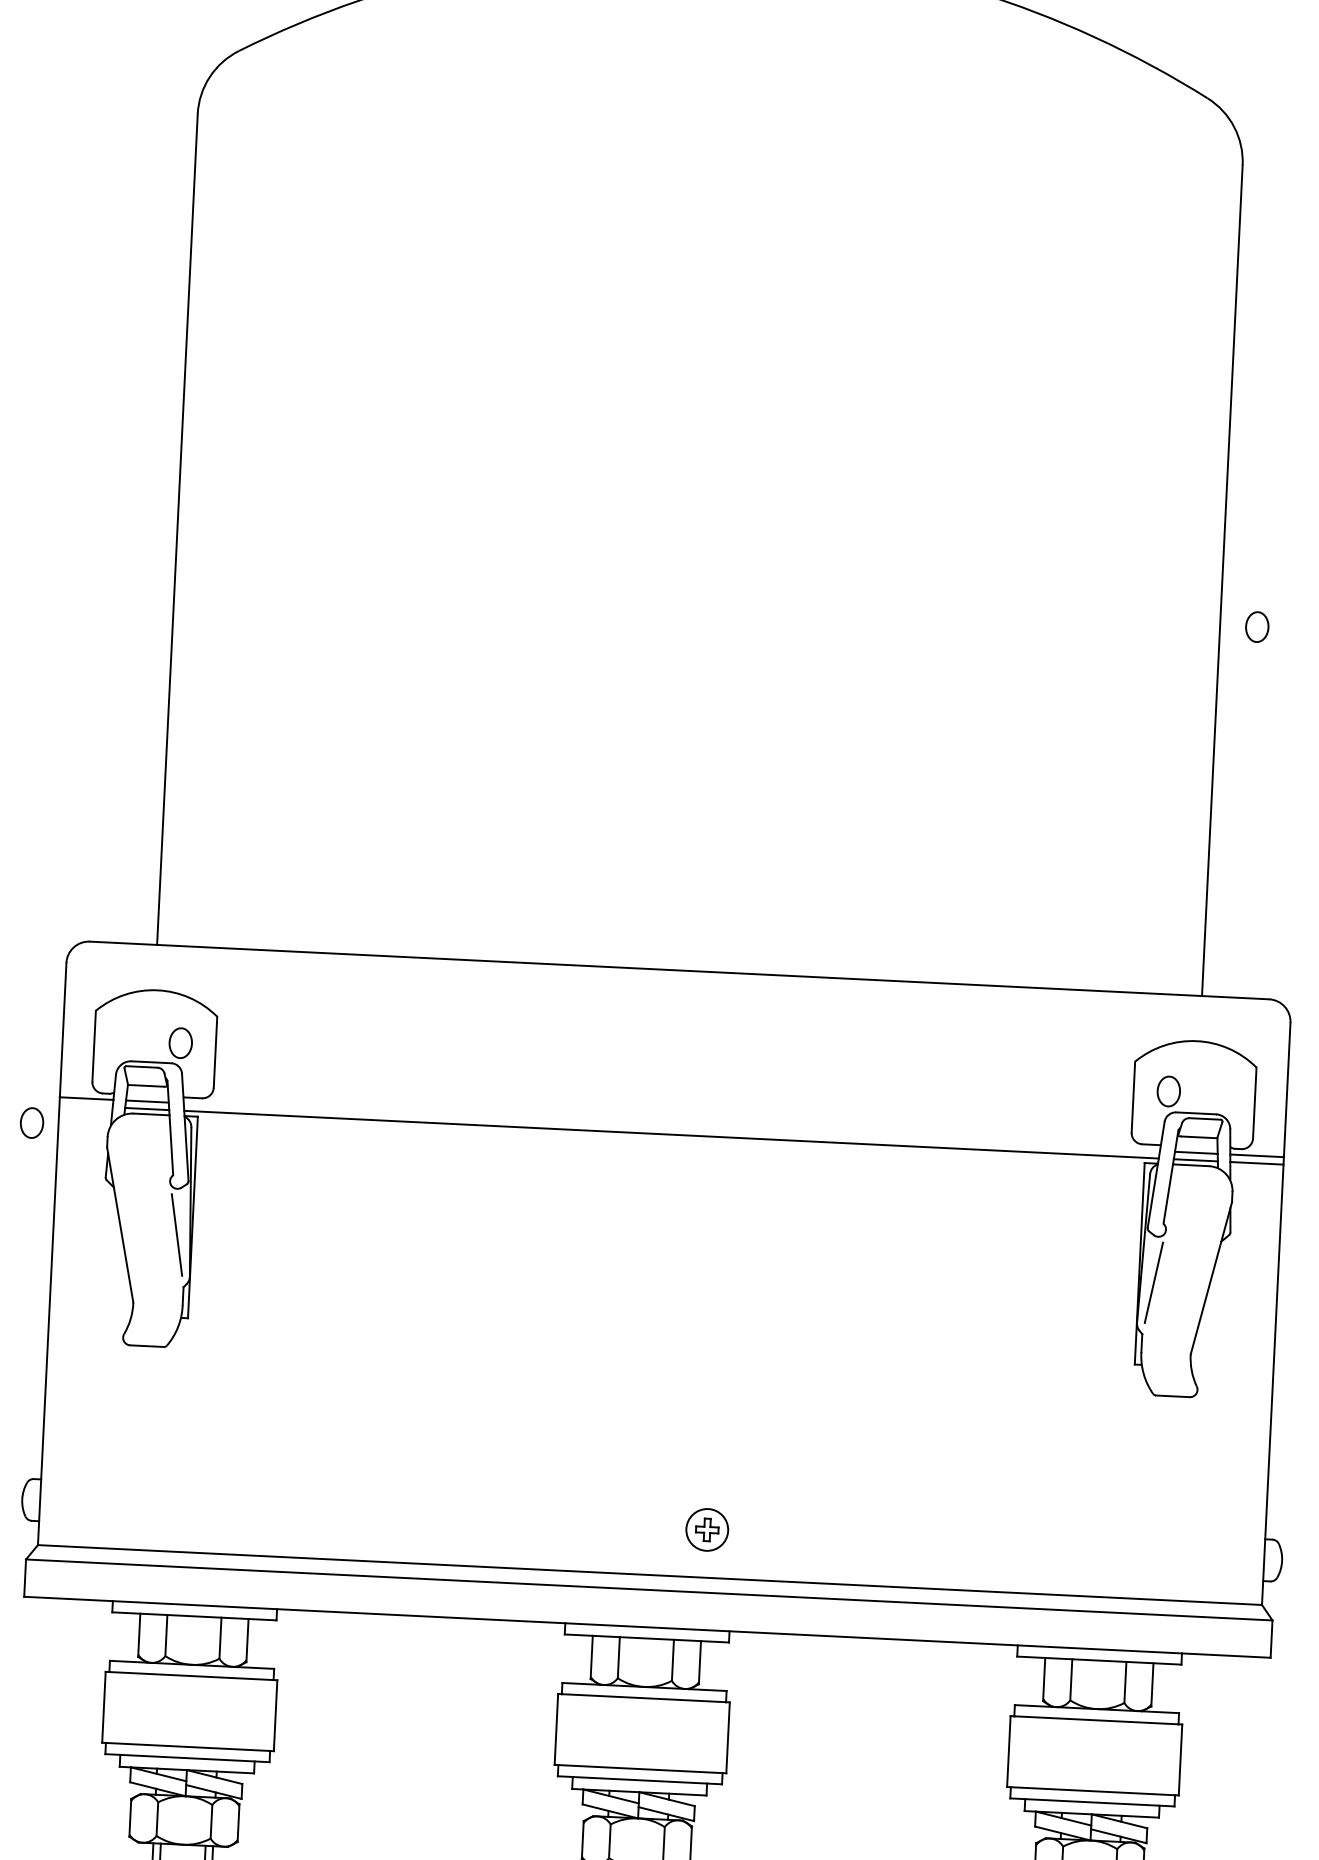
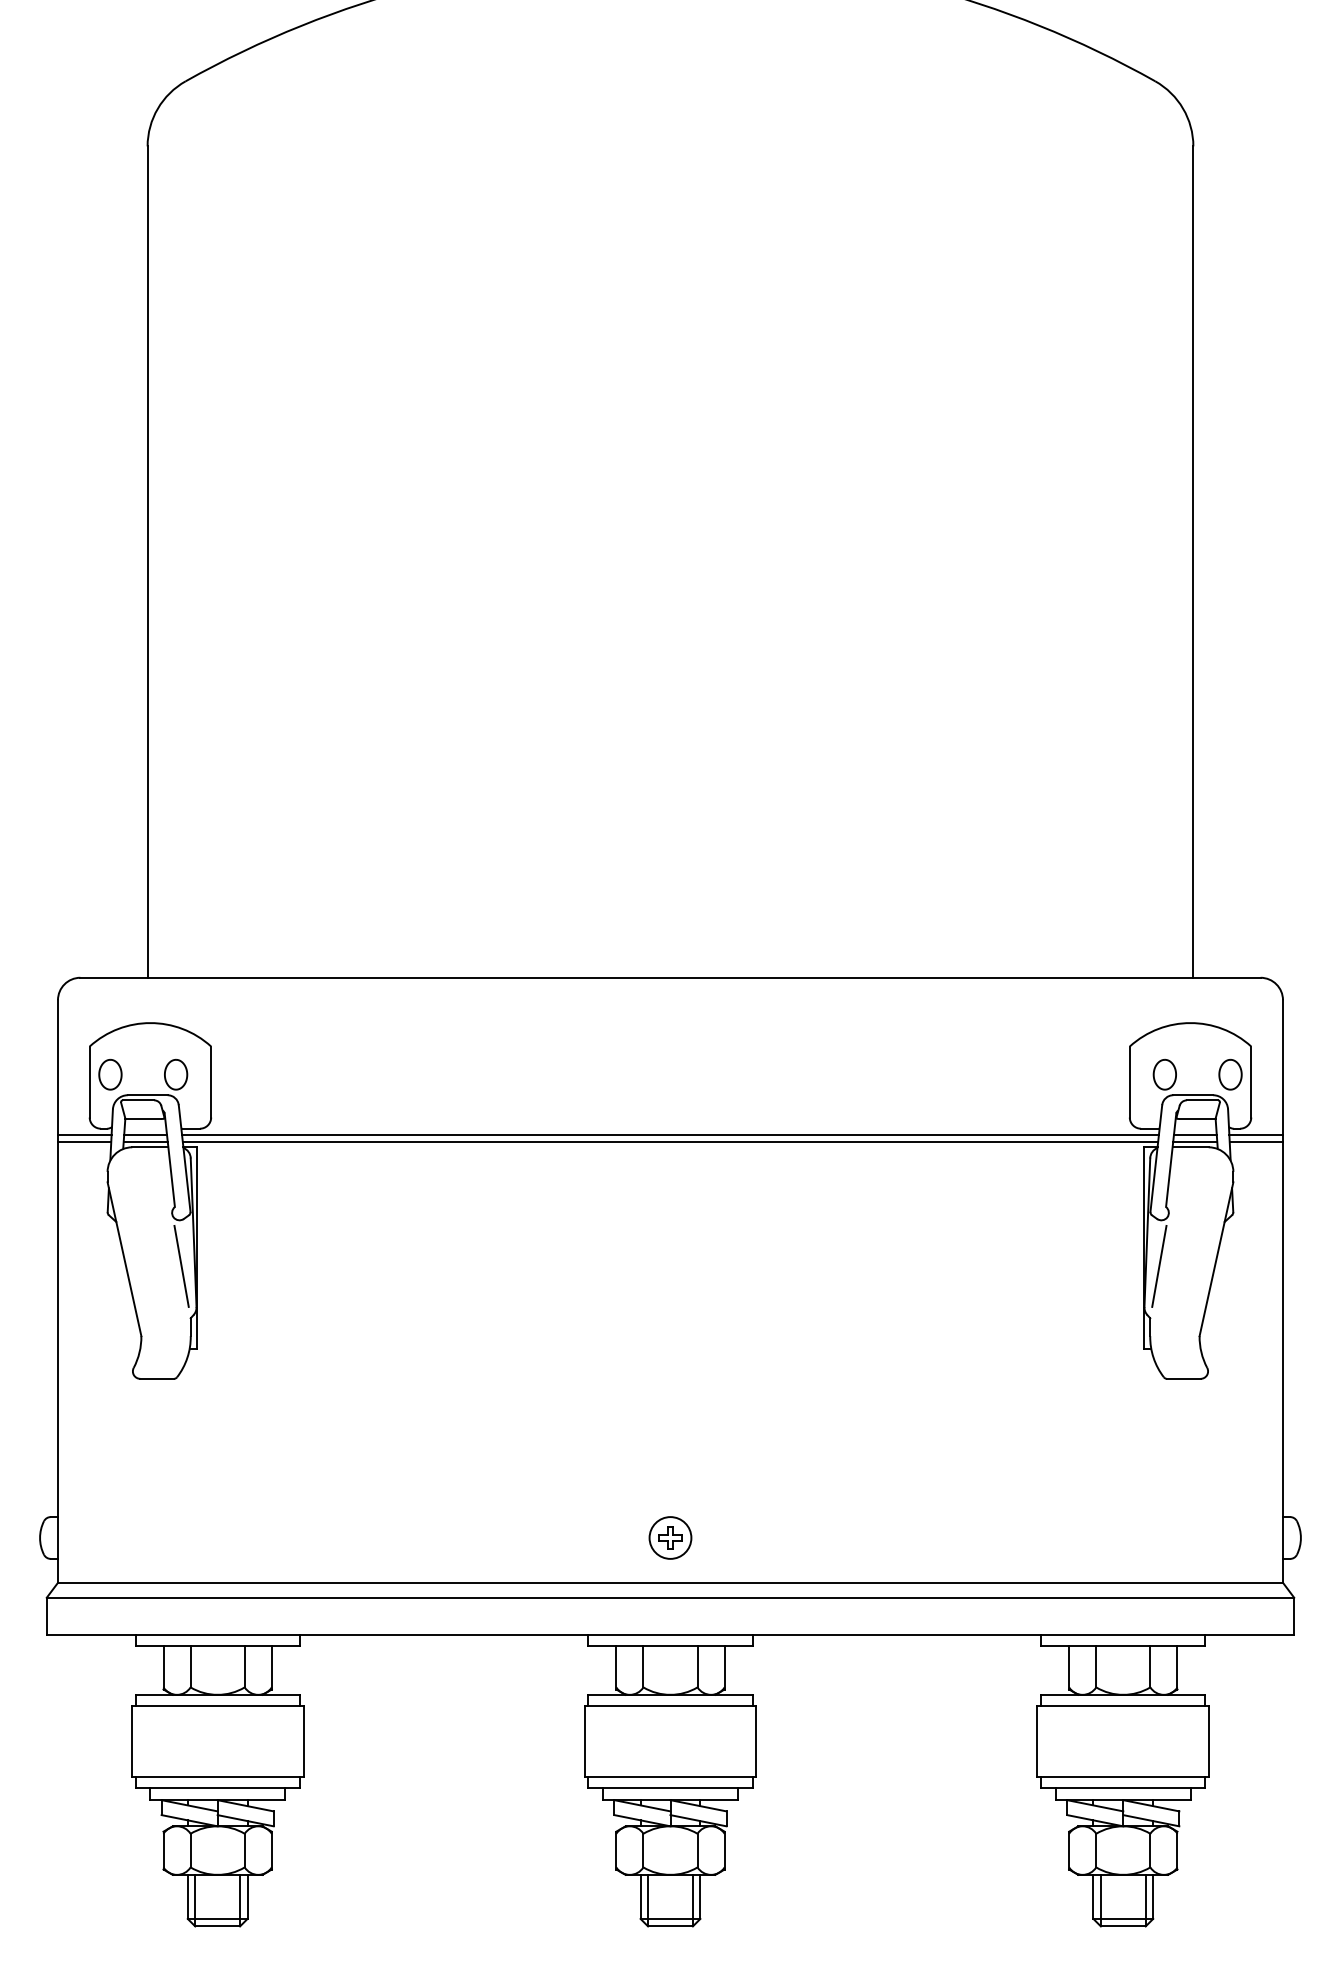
part: (1257, 626) -> (1230, 1074), moved
line: (85, 1106) -> (84, 1142), added
part: (32, 1122) -> (110, 1074), moved
line: (671, 1127) -> (670, 1134), added
part: (707, 1529) -> (670, 1537), moved

